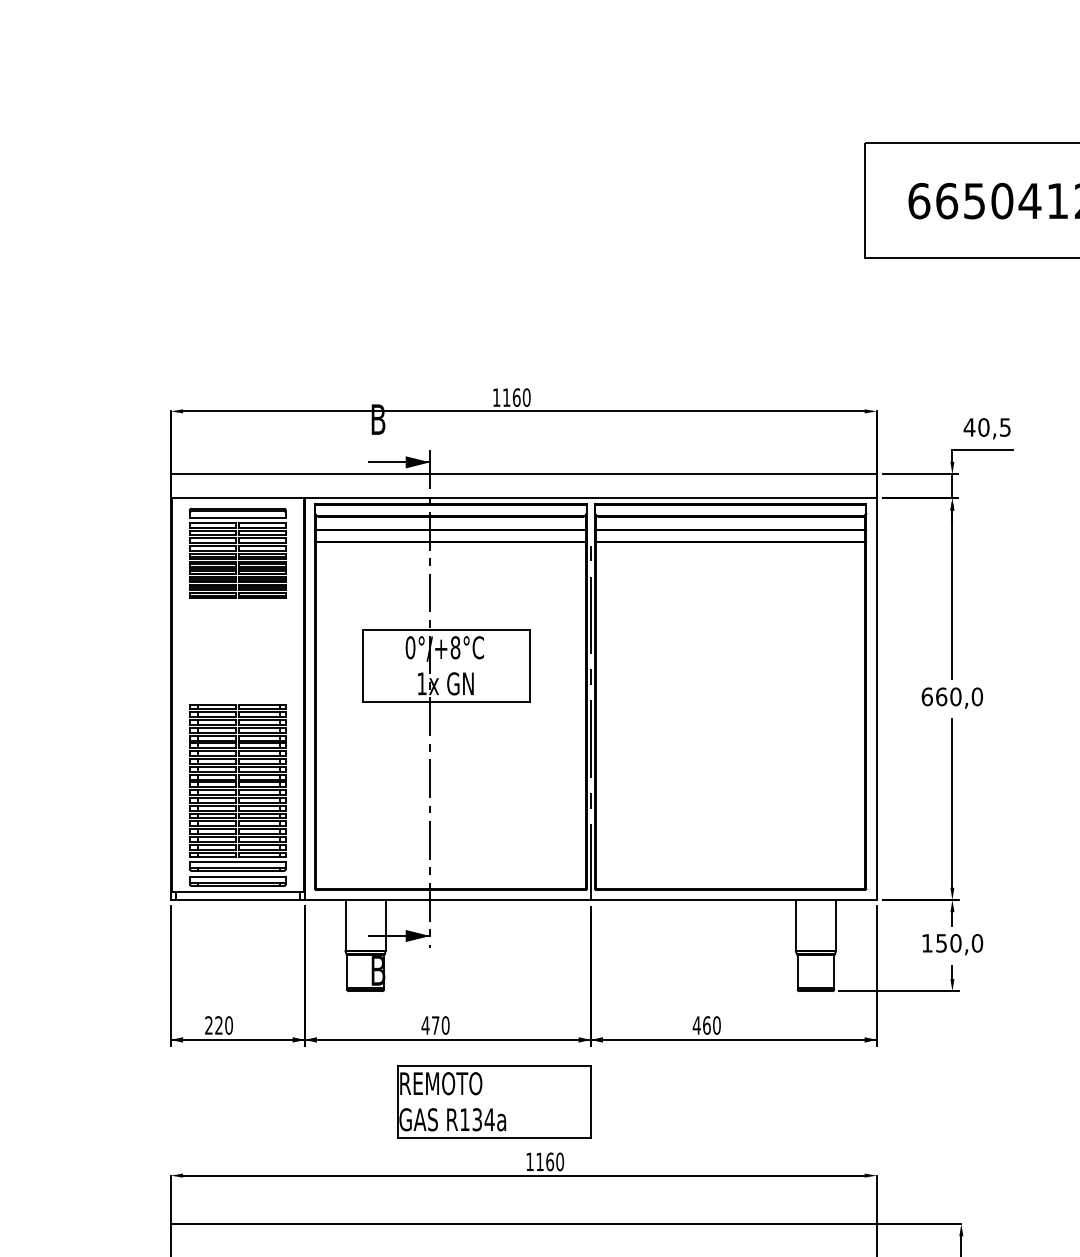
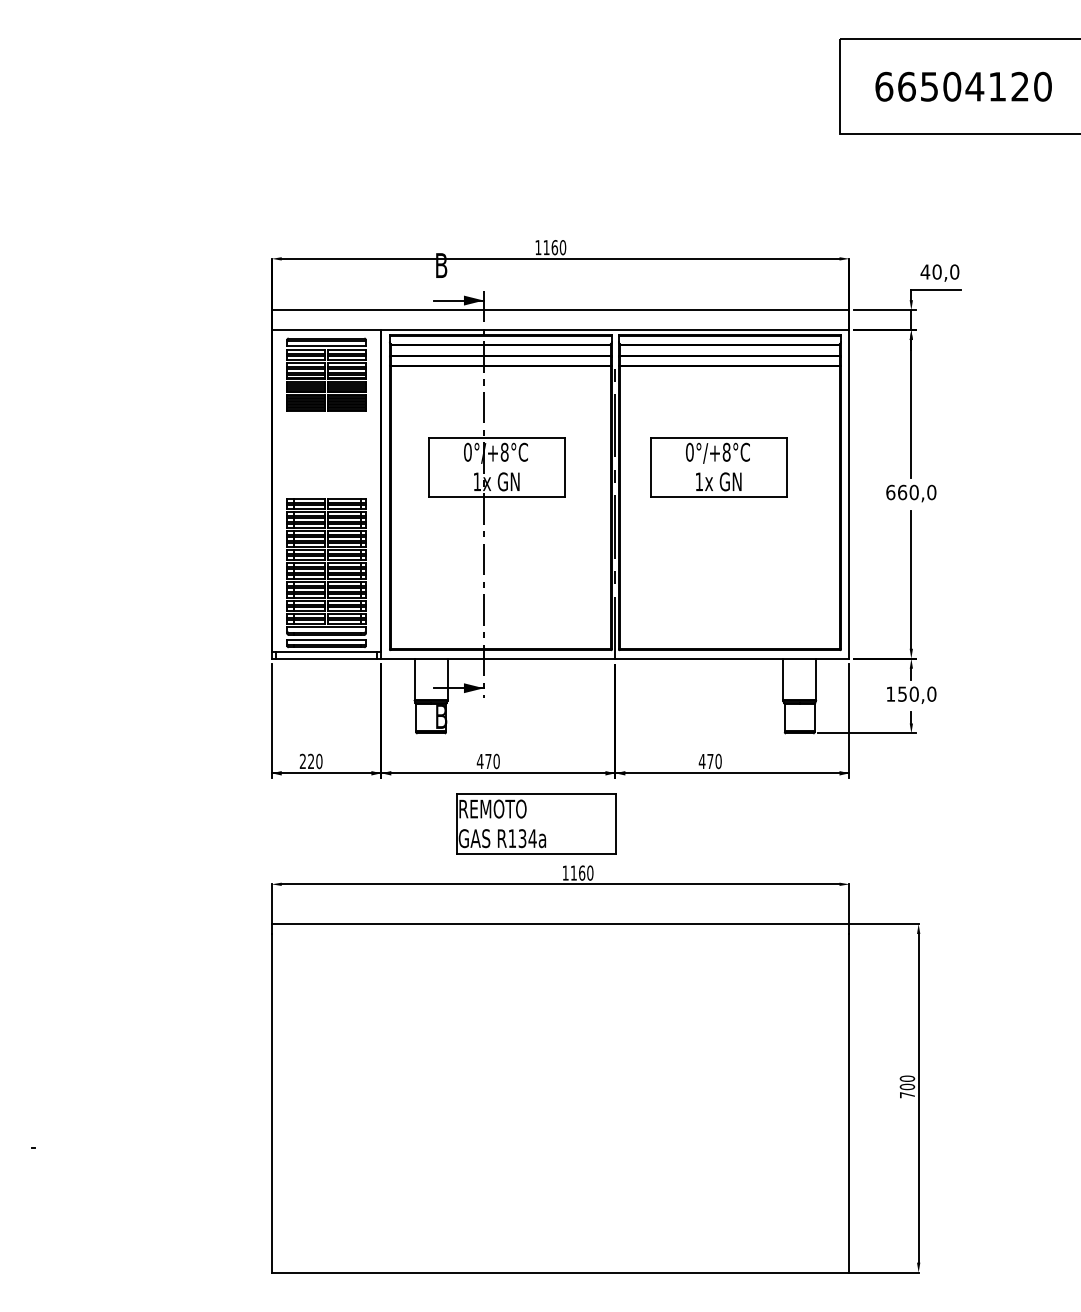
text: (1005, 426) -> (954, 271), 40,5 -> 40,0
part: (716, 666) -> (718, 467), added
text: (706, 1025) -> (710, 761), 460 -> 470

